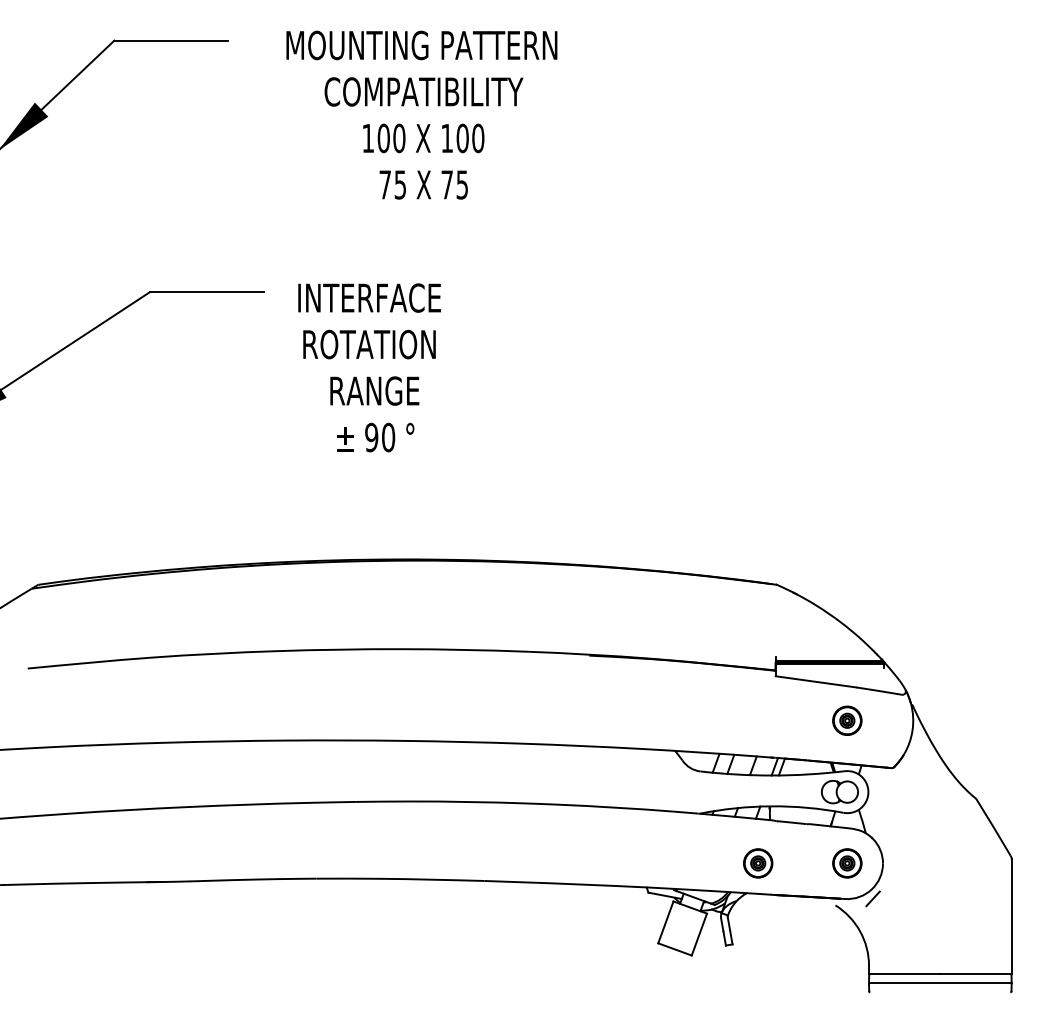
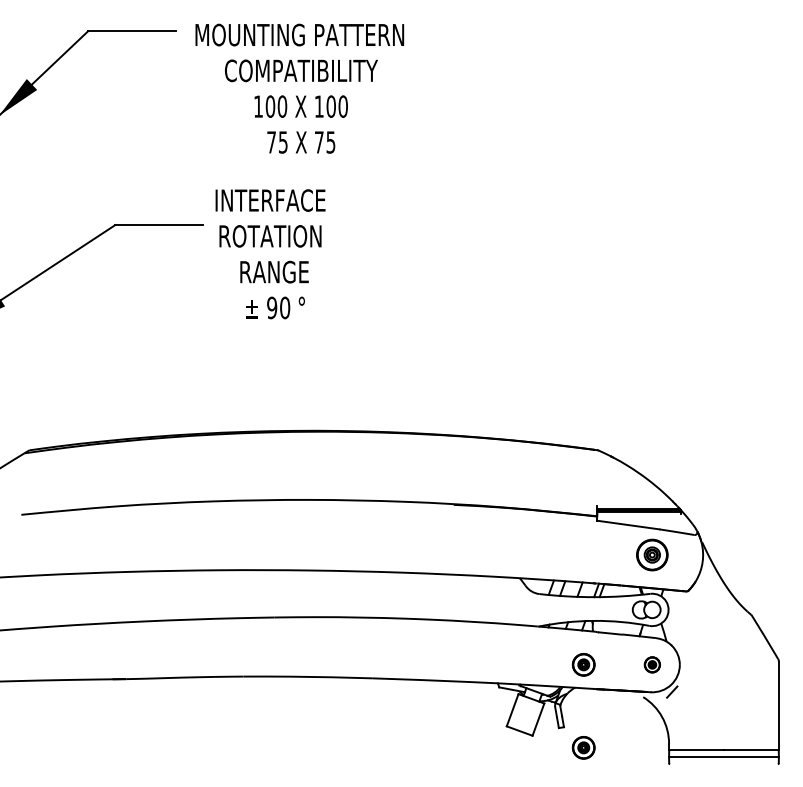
text: (421, 114) -> (299, 88), moved
text: (369, 368) -> (270, 254), moved
part: (847, 720) -> (652, 554), size x1.4
part: (847, 862) -> (652, 664), size x0.7
part: (757, 970) -> (583, 747), added

